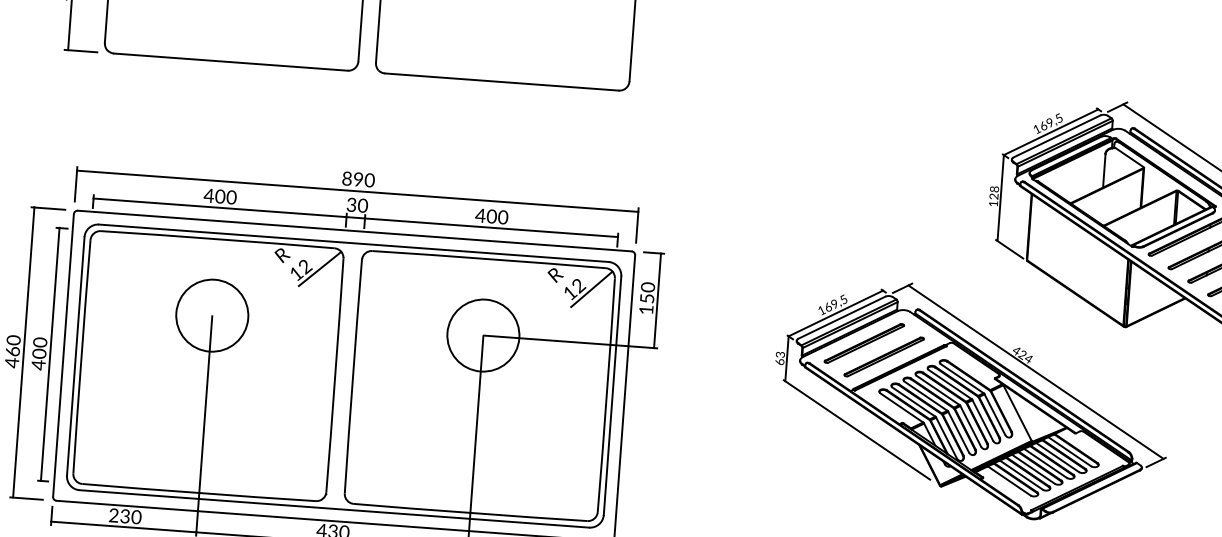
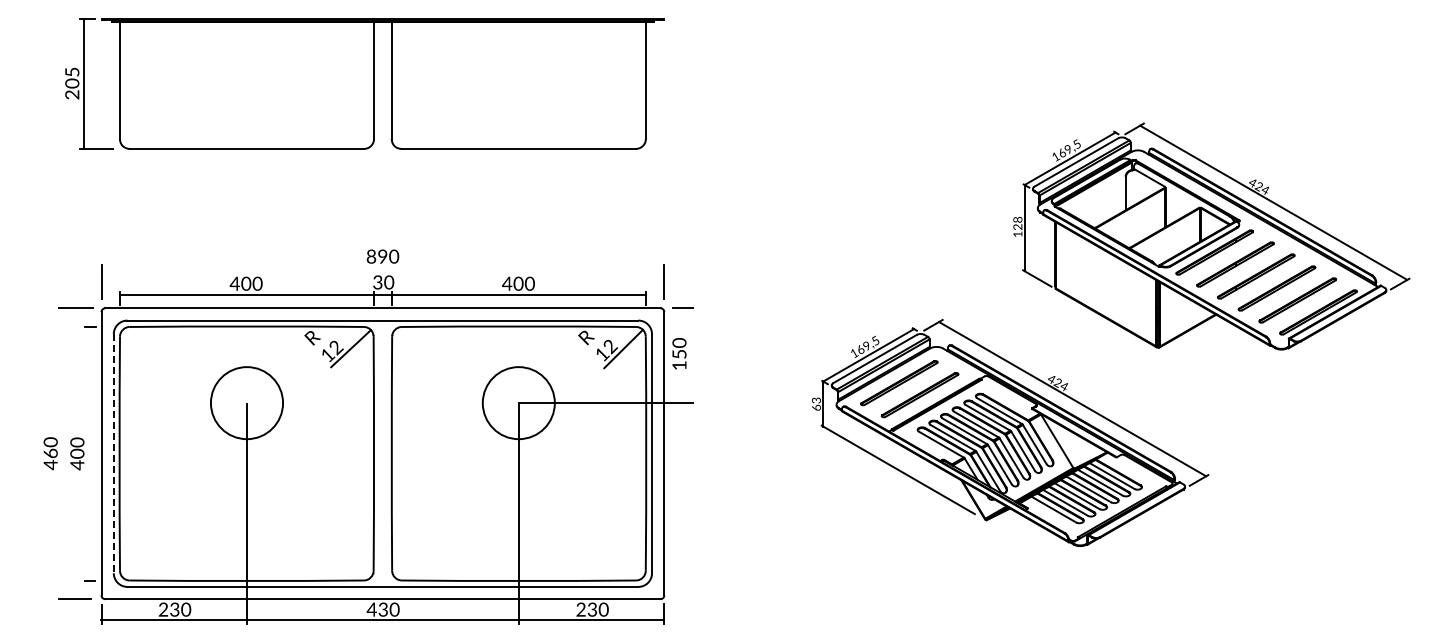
line: (357, 191) -> (382, 268), removed
line: (657, 300) -> (689, 355), removed
line: (23, 352) -> (61, 453), removed
line: (50, 354) -> (88, 453), removed
line: (75, 356) -> (113, 453), solid -> dashed

